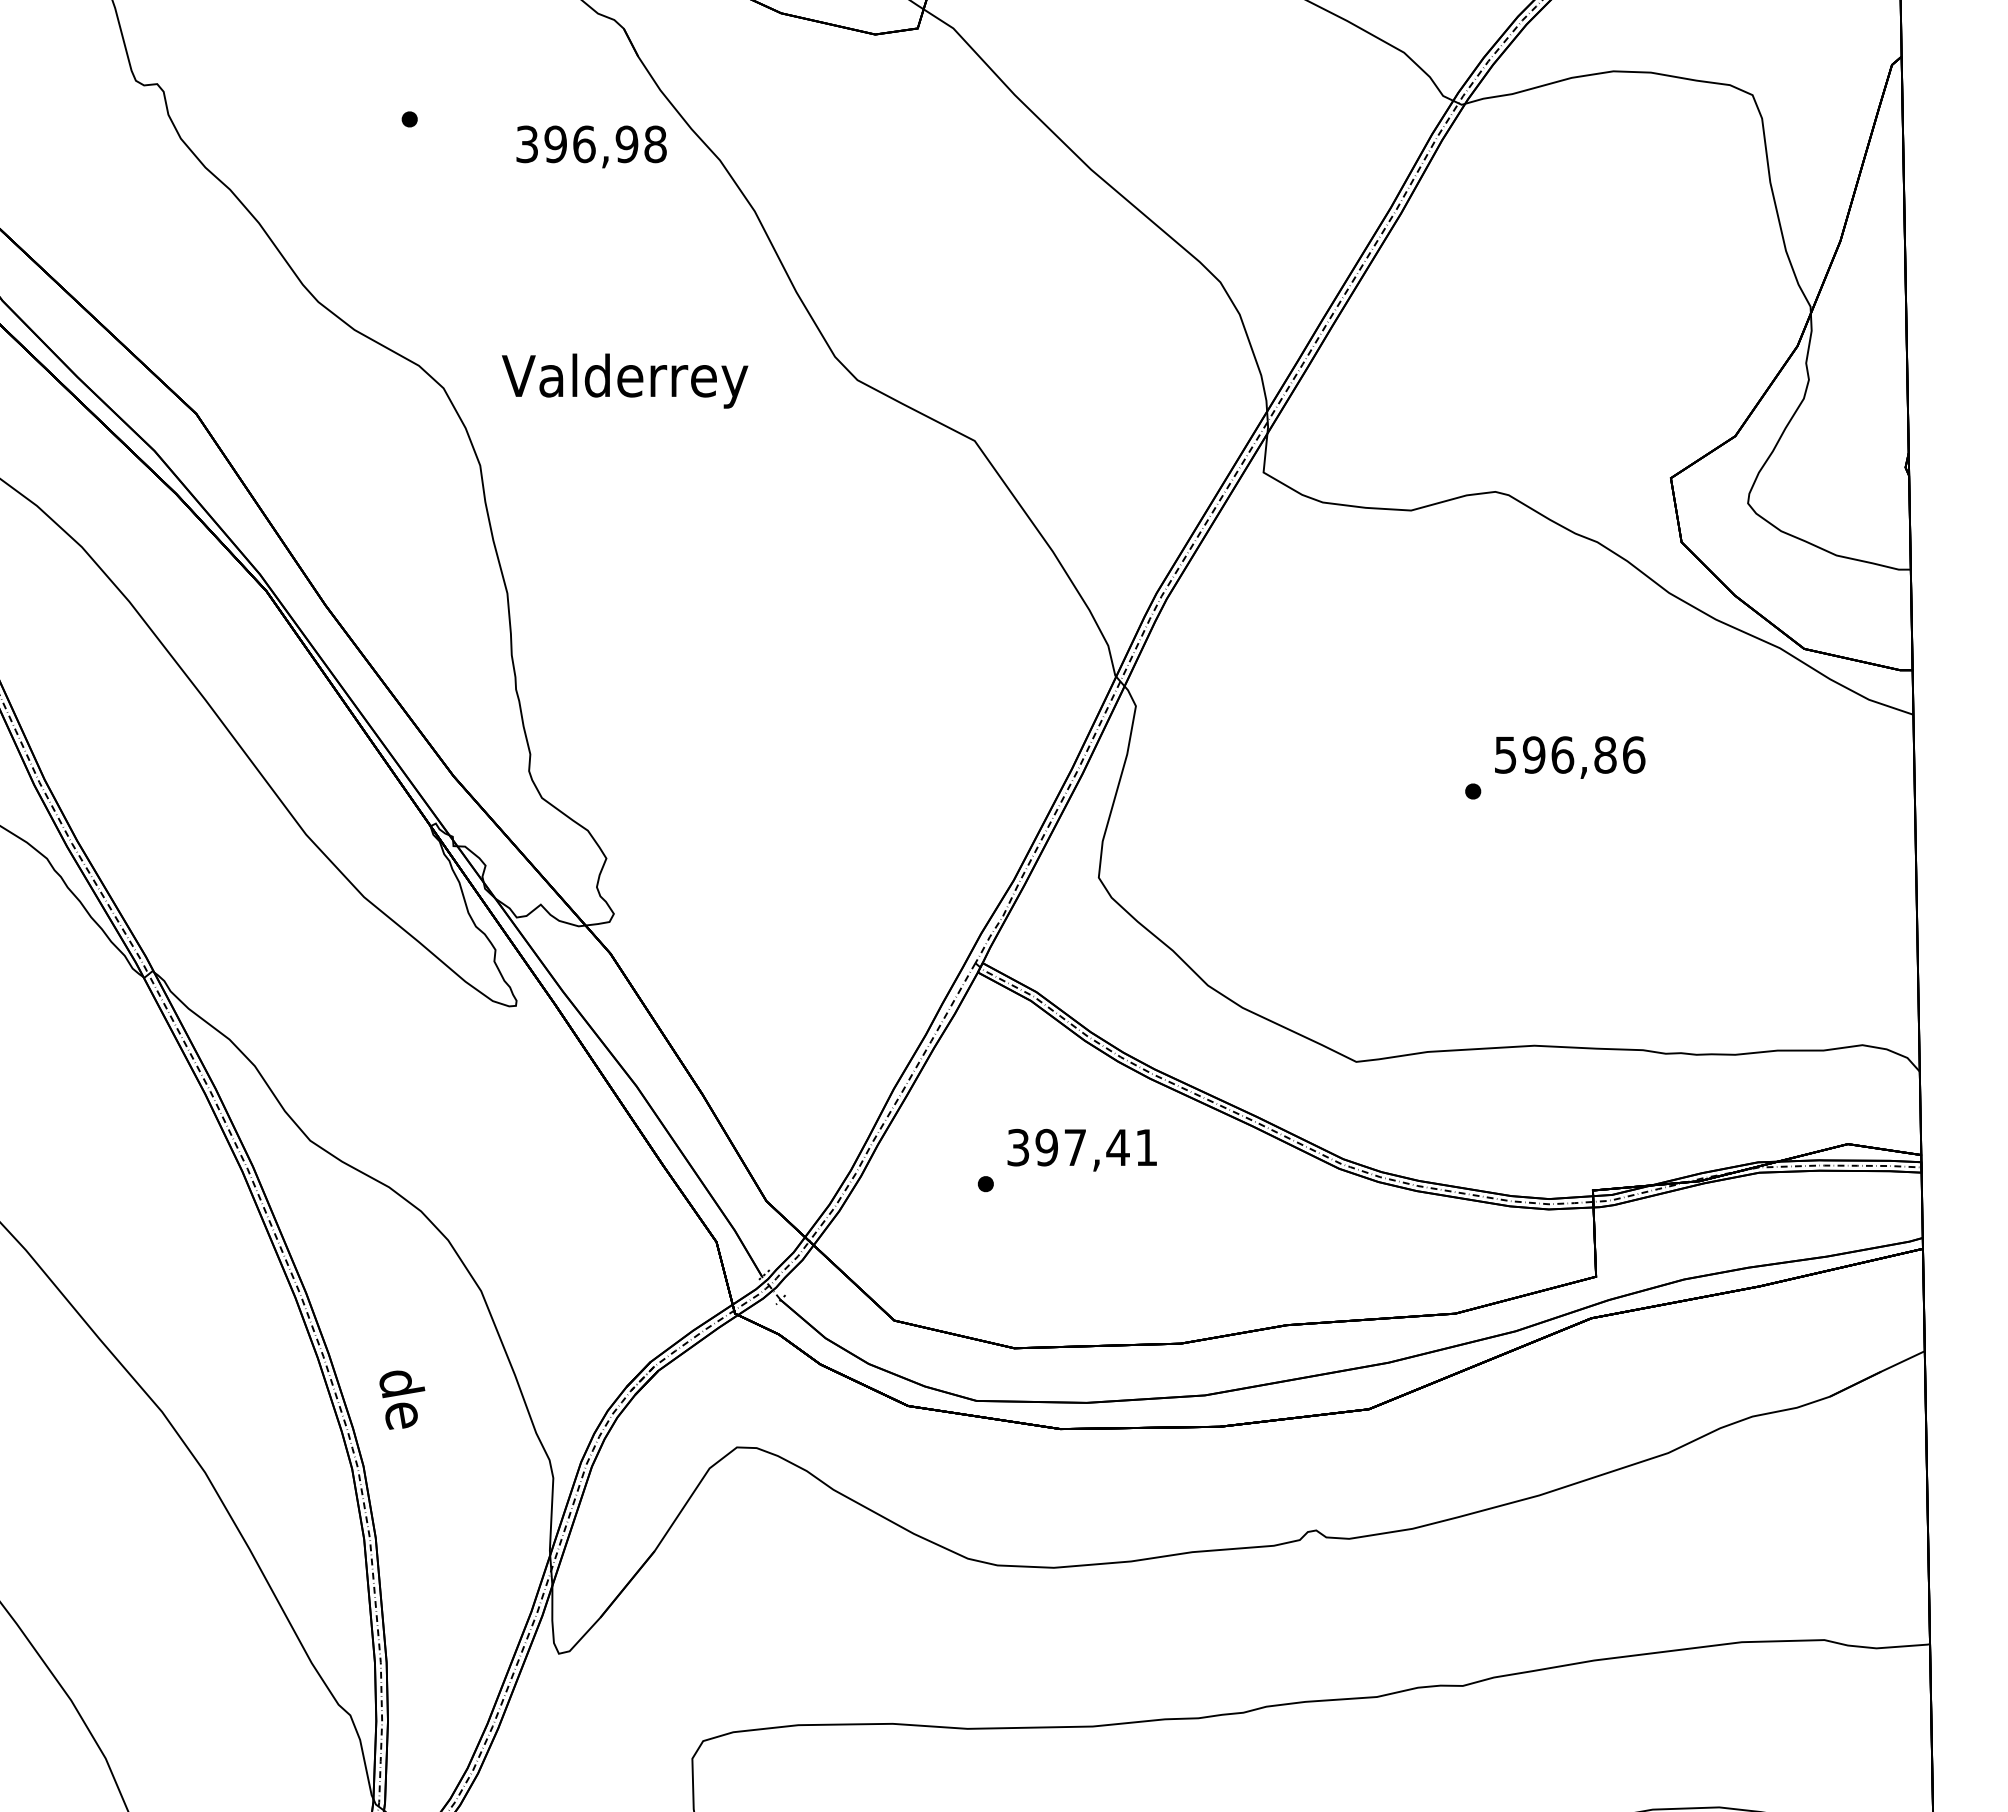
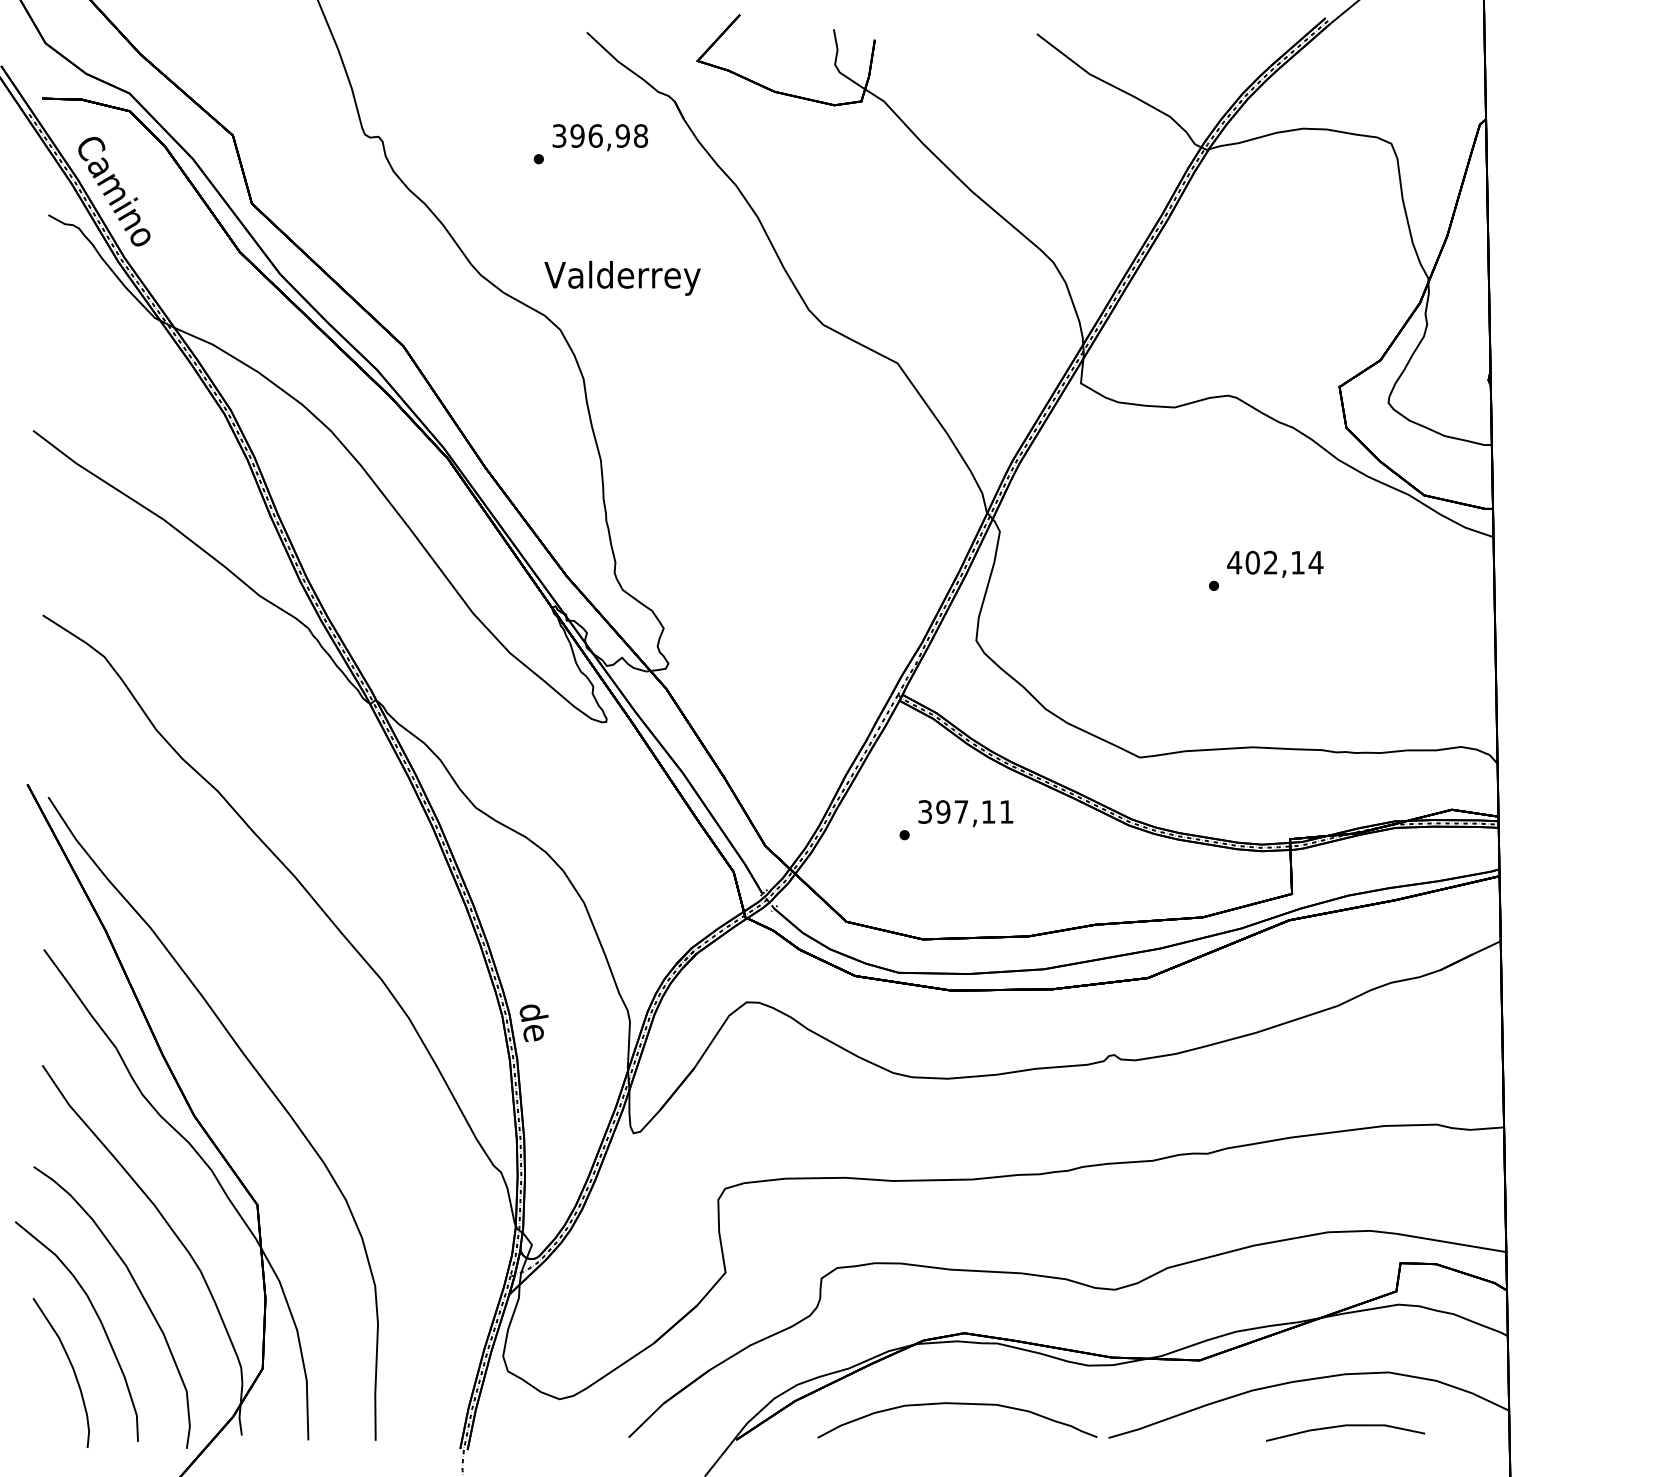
text: (590, 146) -> (599, 137), moved
text: (624, 379) -> (622, 277), moved
text: (1570, 754) -> (1275, 562), 596,86 -> 402,14
text: (1117, 1146) -> (988, 811), 397,41 -> 397,11
text: (401, 1400) -> (533, 1023), moved

